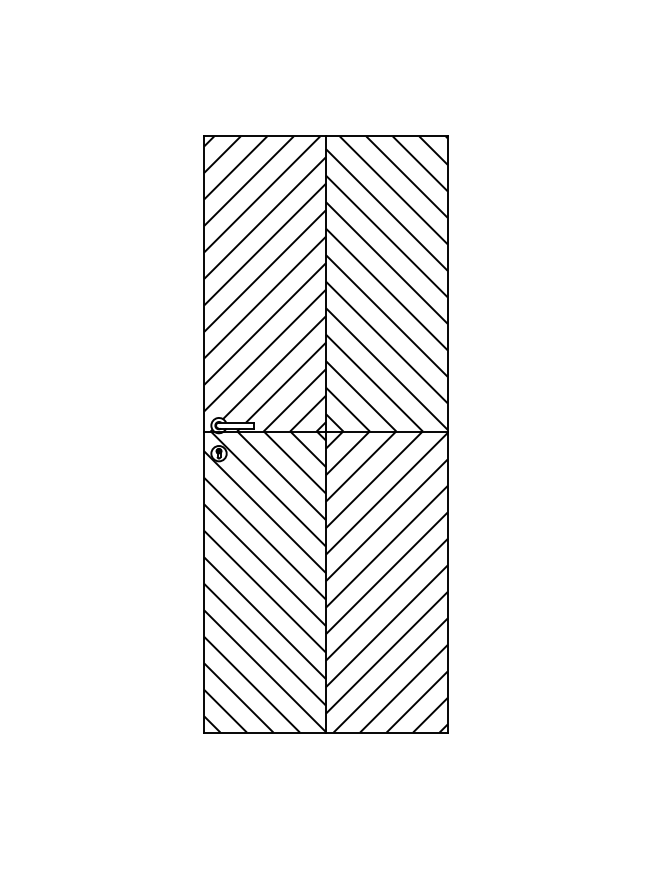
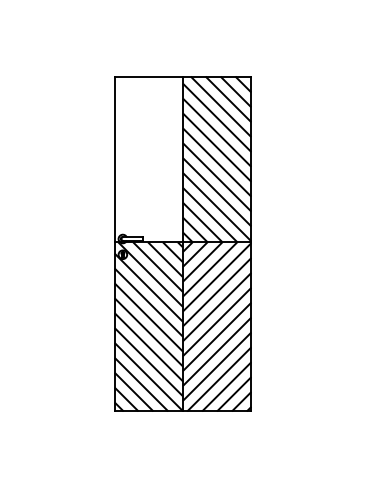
hatch: (264, 284) -> (148, 159), removed

